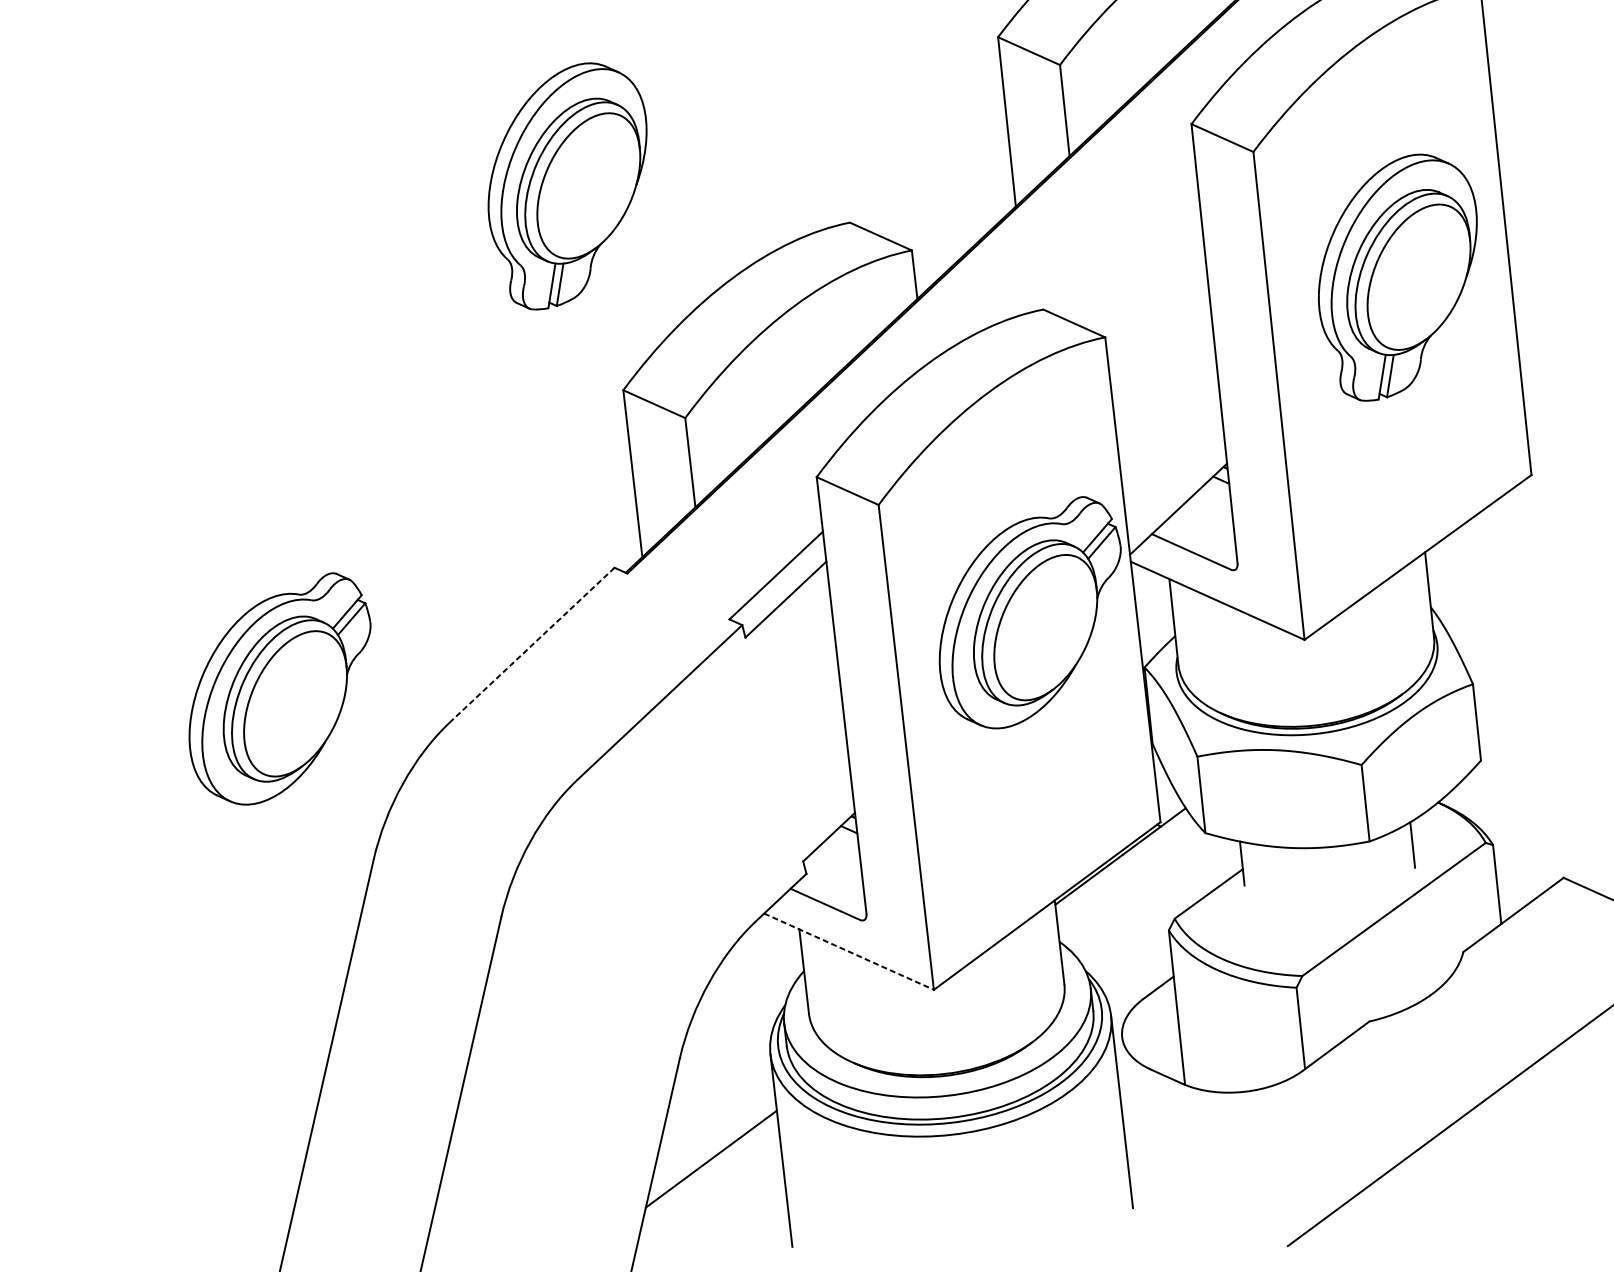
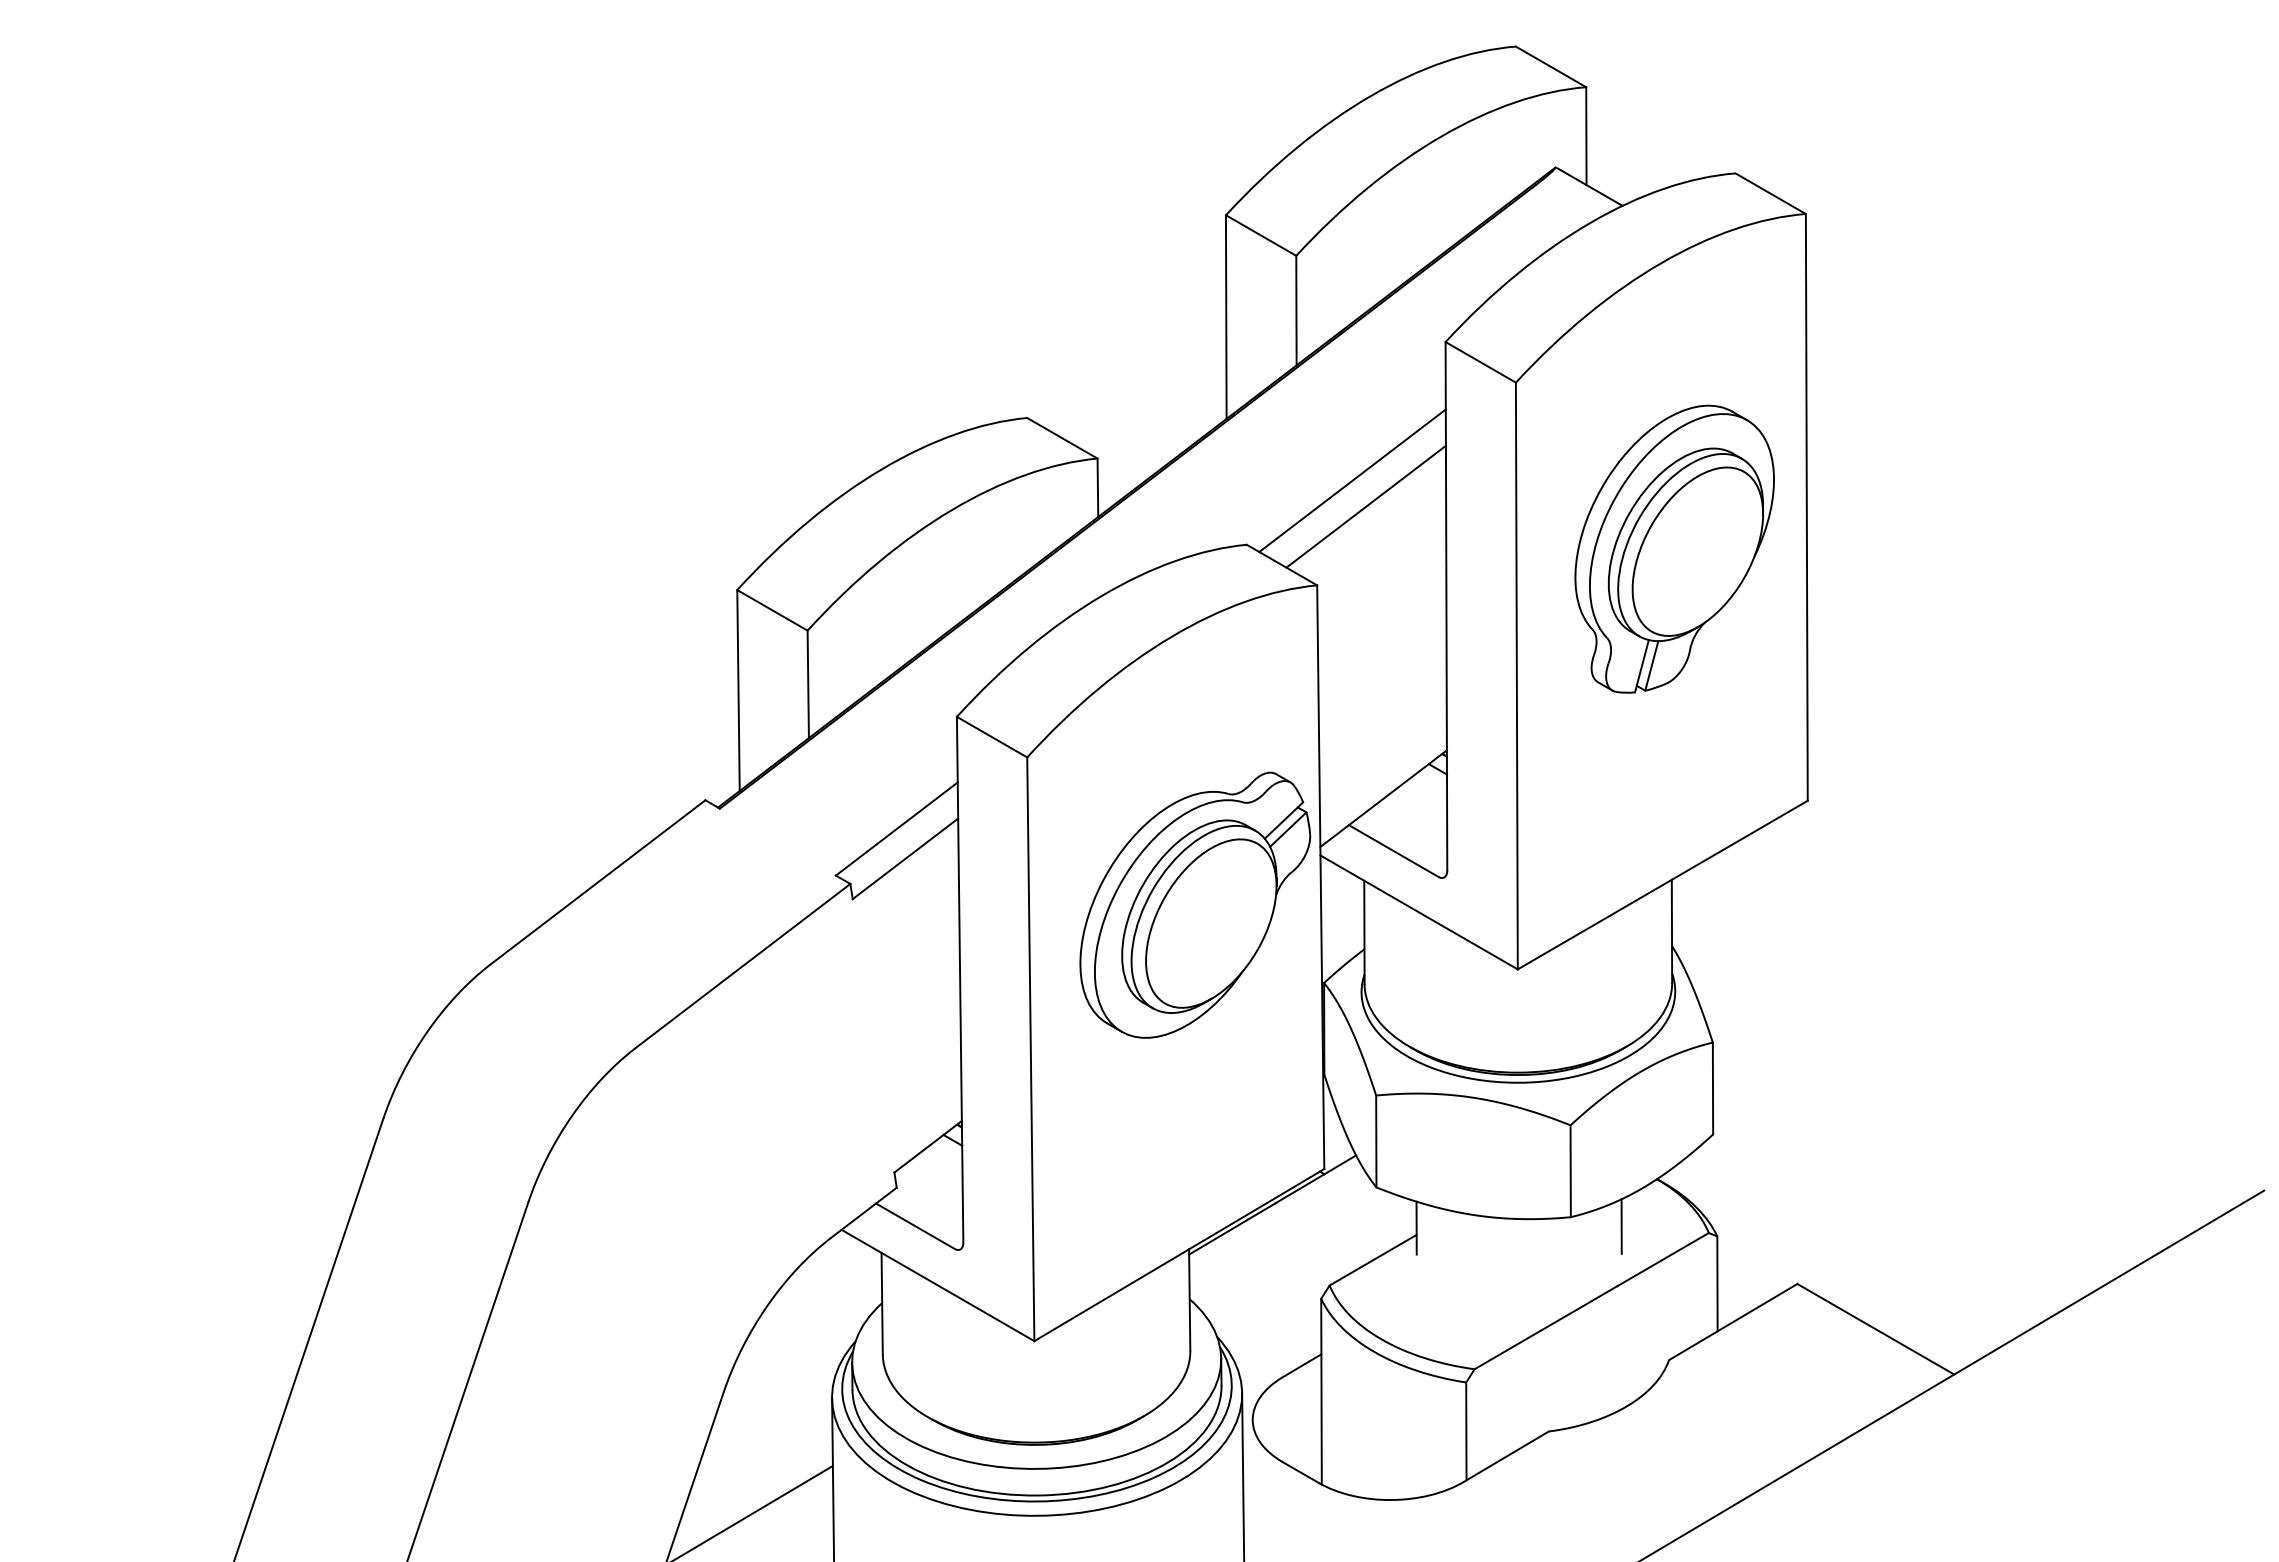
part: (569, 185) -> (697, 339), removed
line: (1125, 247) -> (1352, 480), added
line: (1138, 267) -> (1365, 506), added
line: (531, 645) -> (597, 882), dashed -> solid
part: (280, 689) -> (293, 904), removed
line: (849, 951) -> (938, 1285), dashed -> solid

